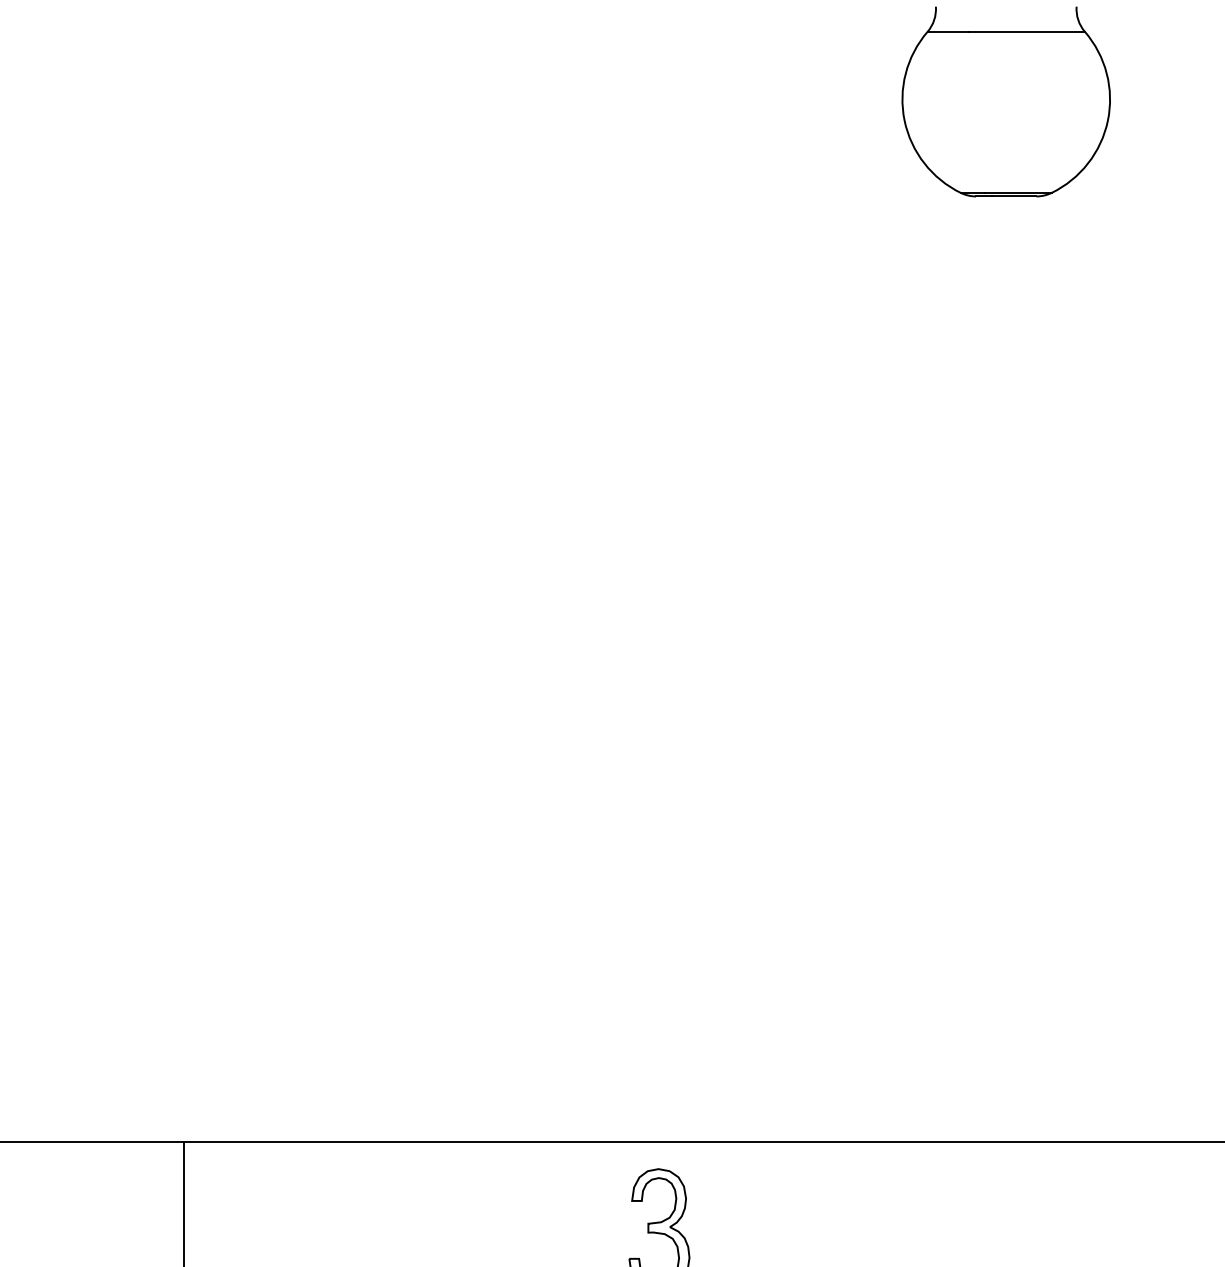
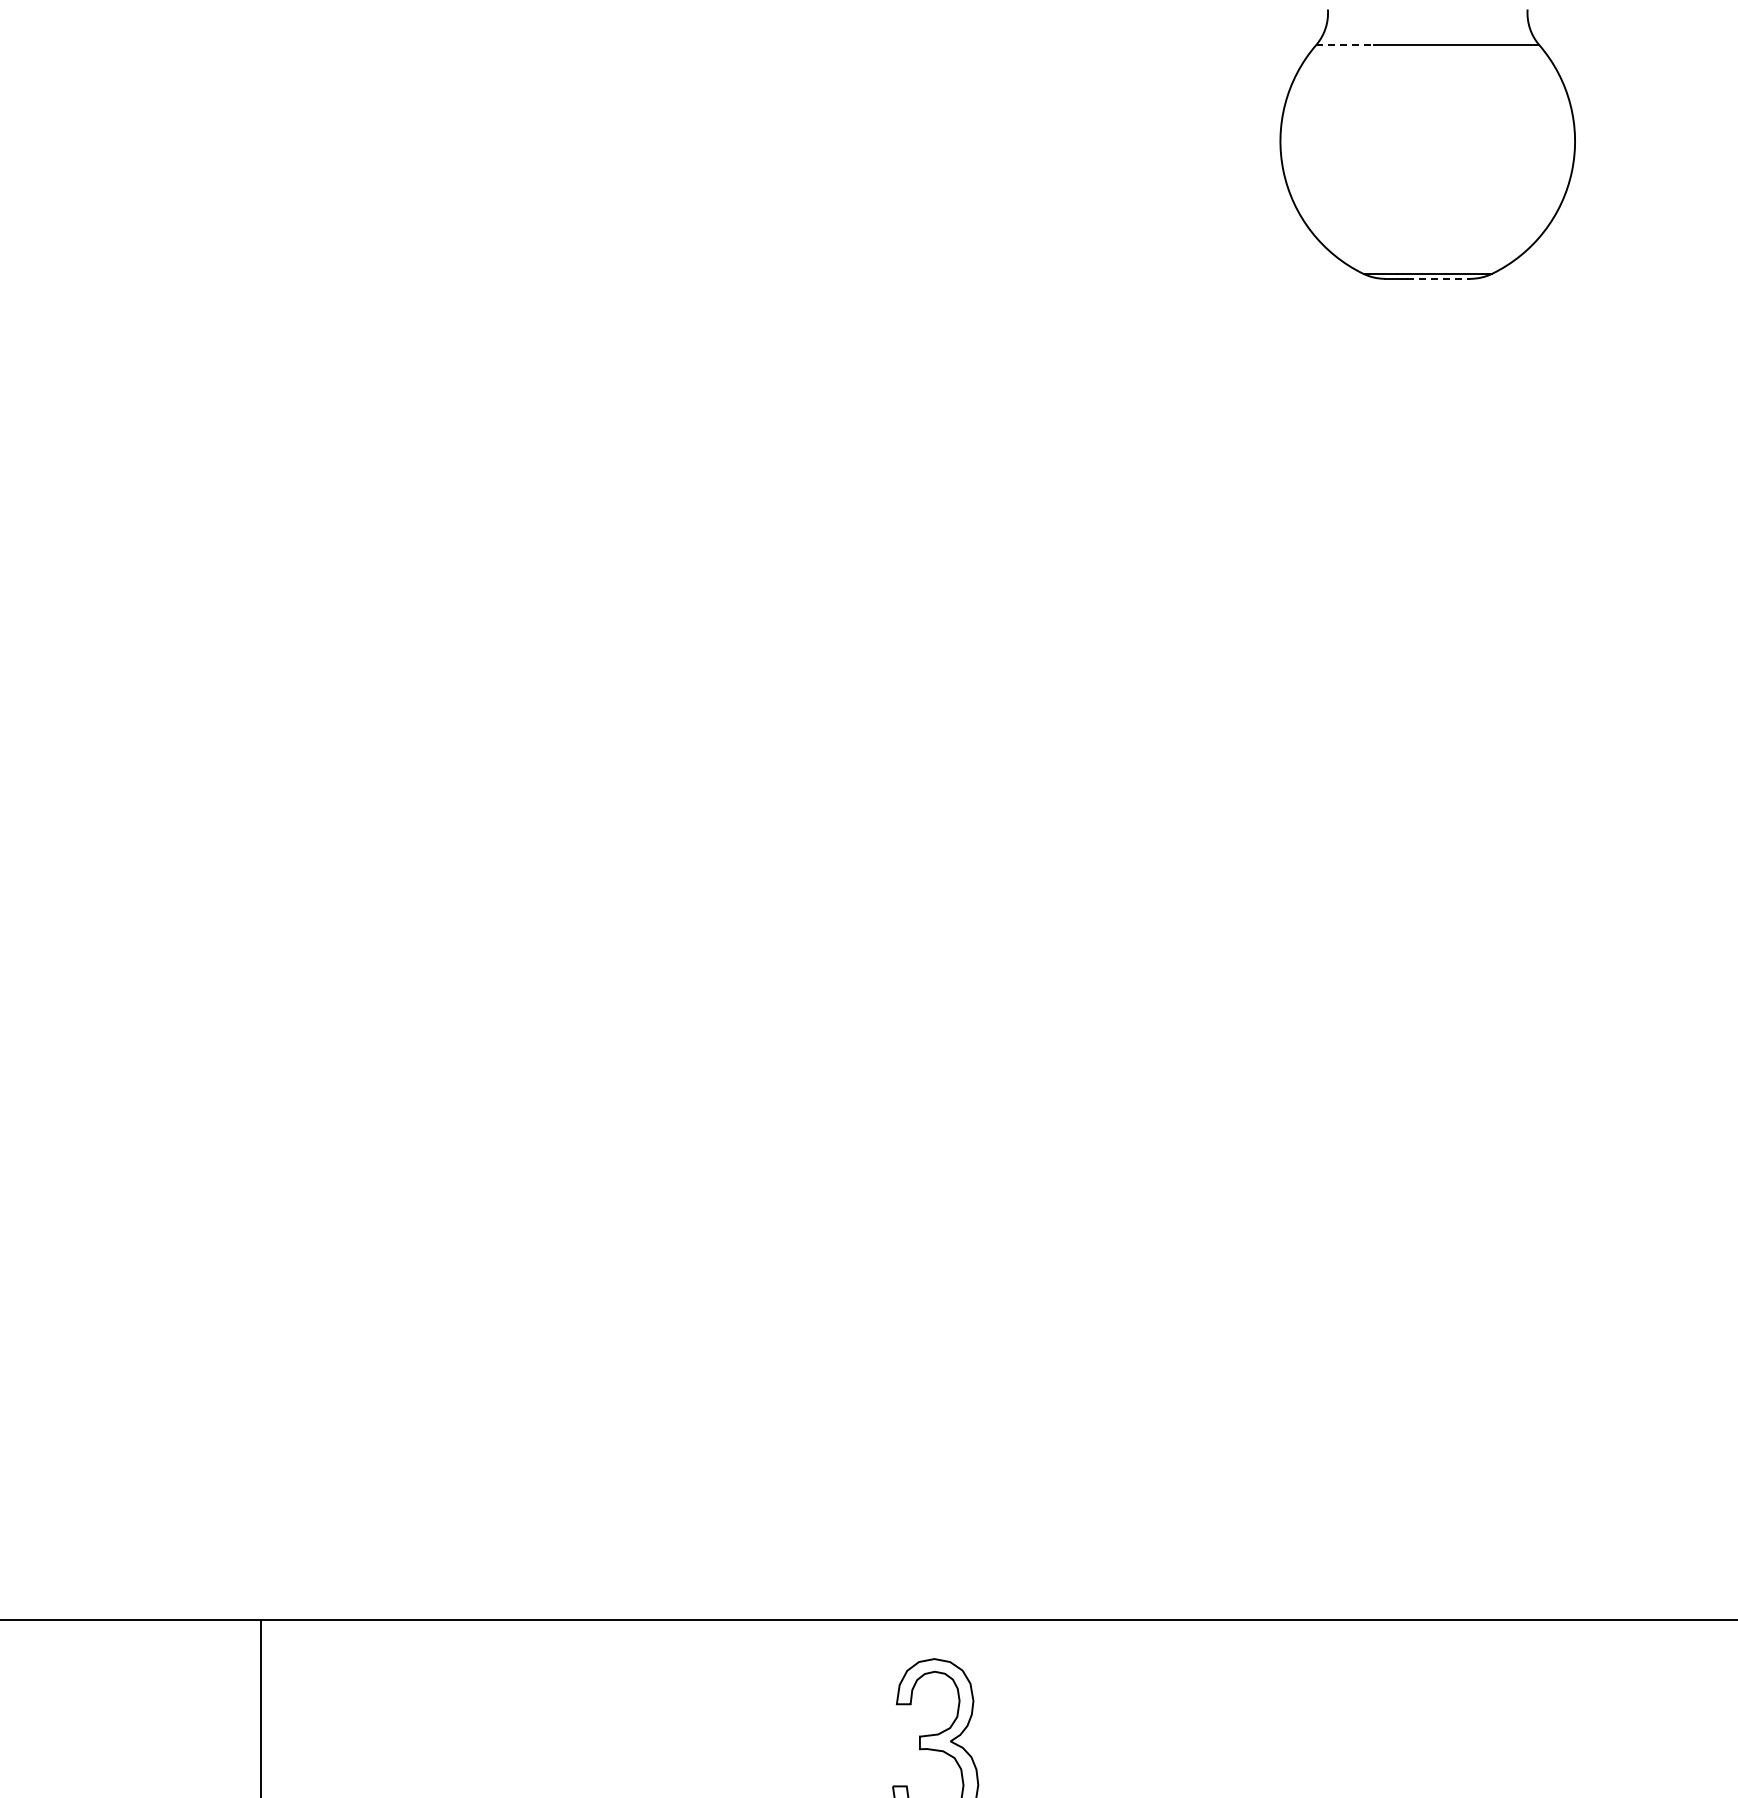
line: (948, 32) -> (1345, 45), solid -> dashed
line: (1013, 196) -> (1438, 278), solid -> dashed

